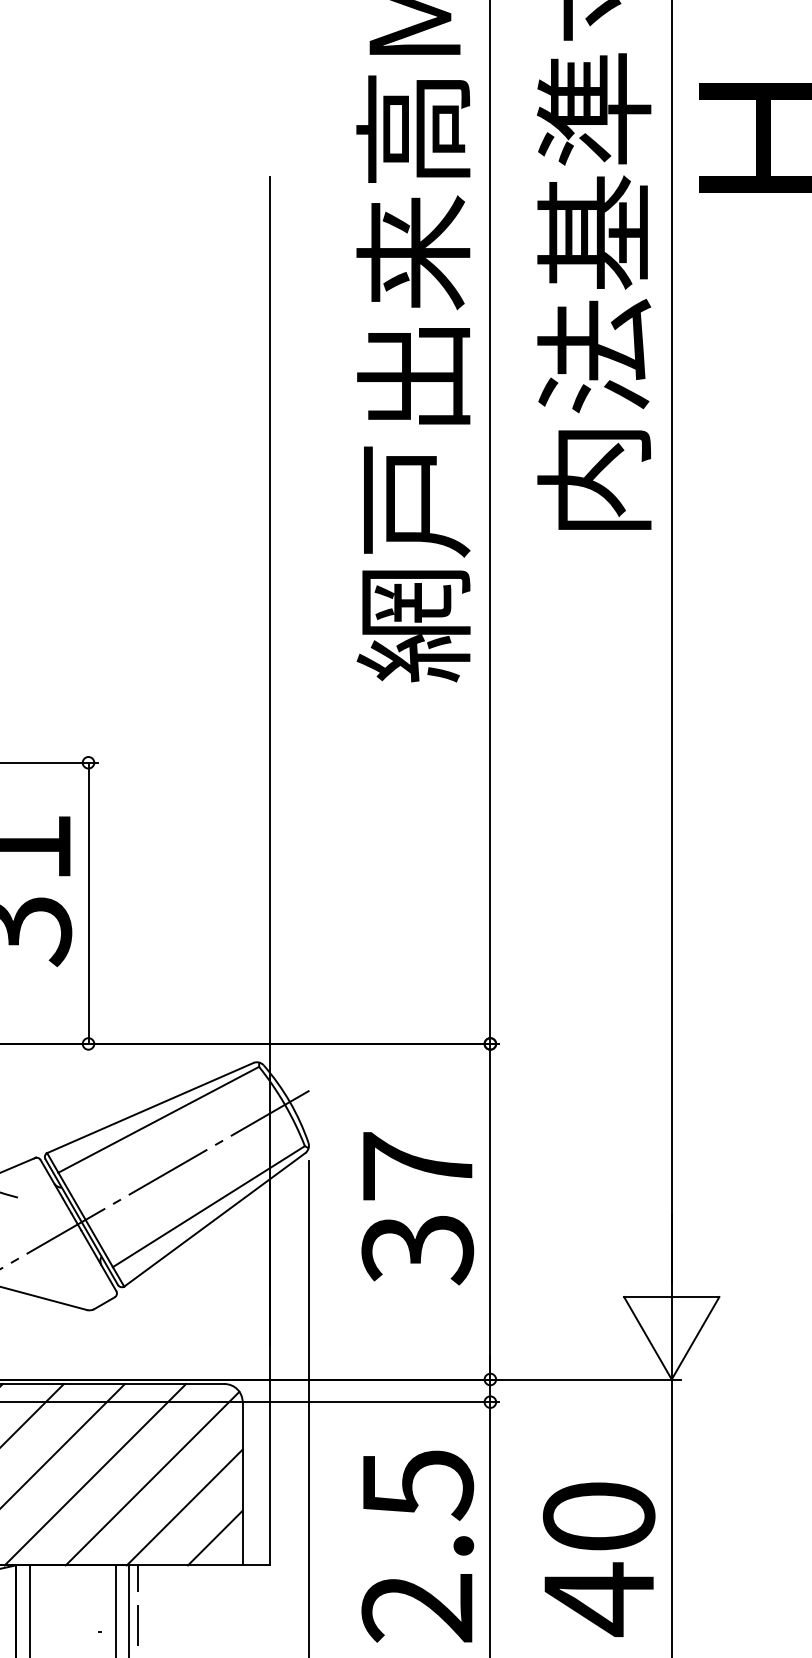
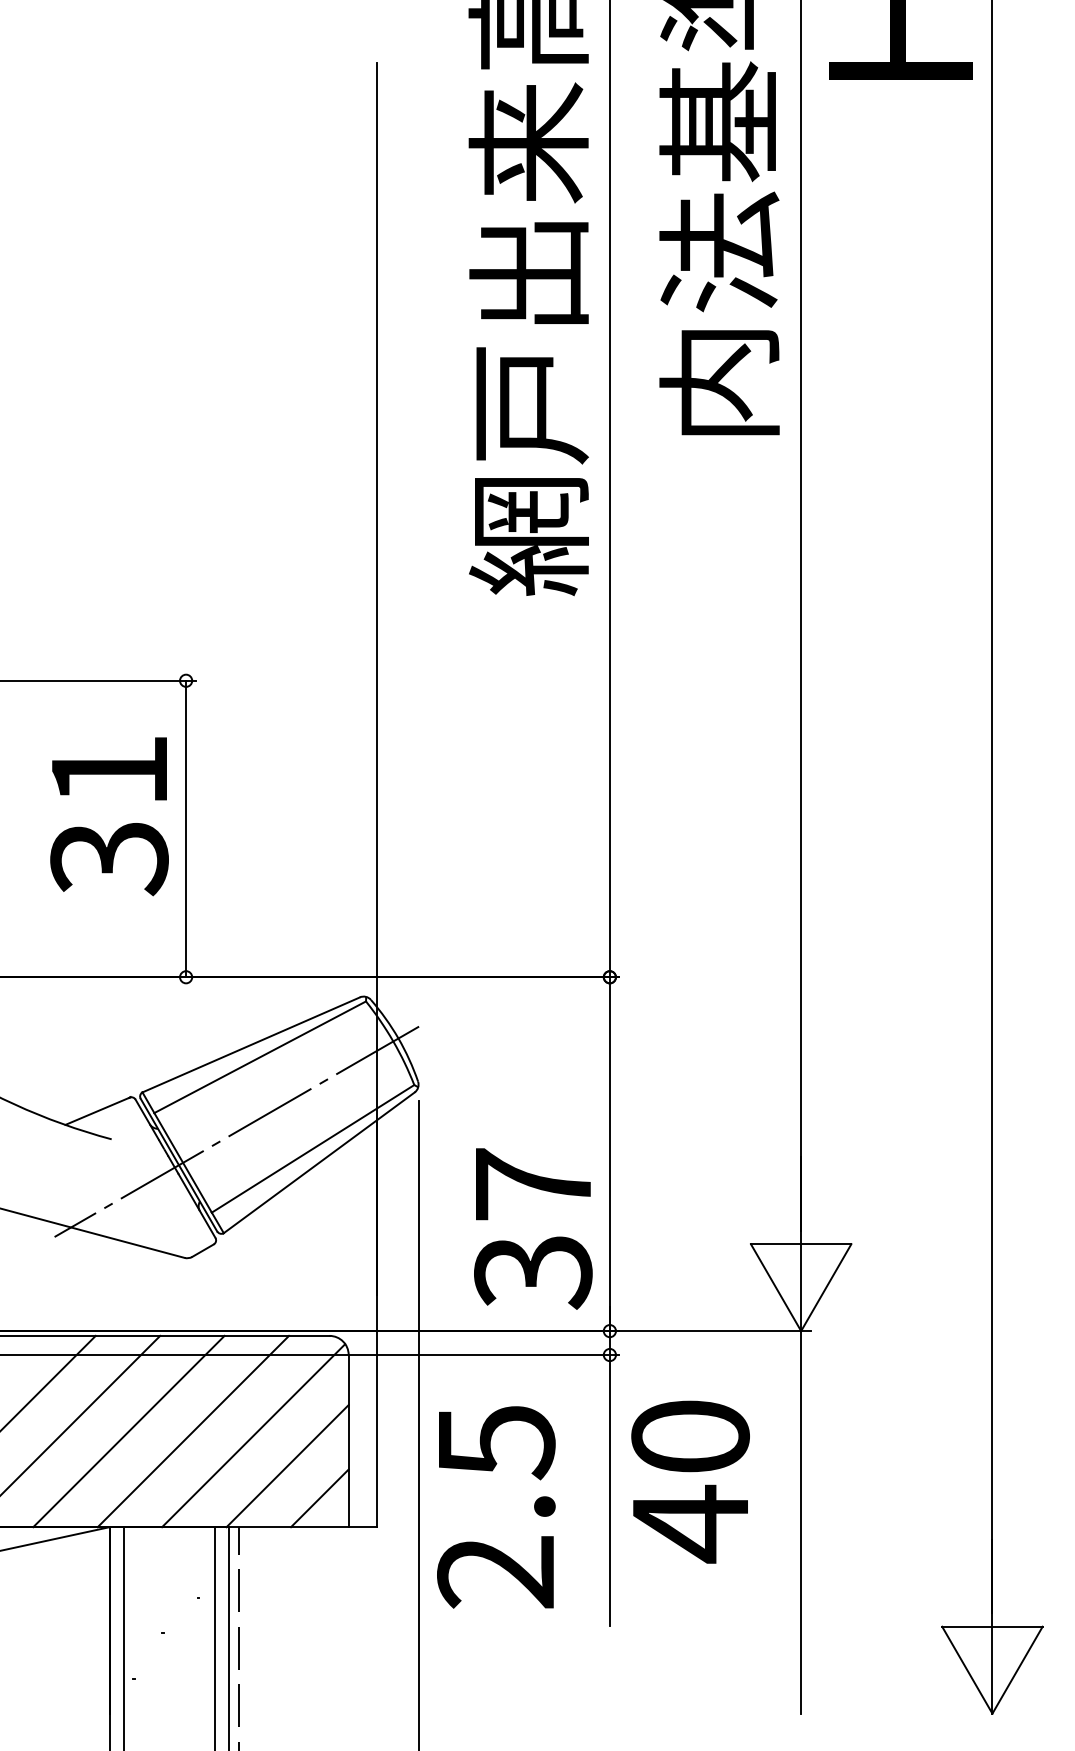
text: (417, 1208) -> (533, 1228), moved
text: (417, 1546) -> (496, 1507), moved
text: (599, 1559) -> (690, 1481), moved

